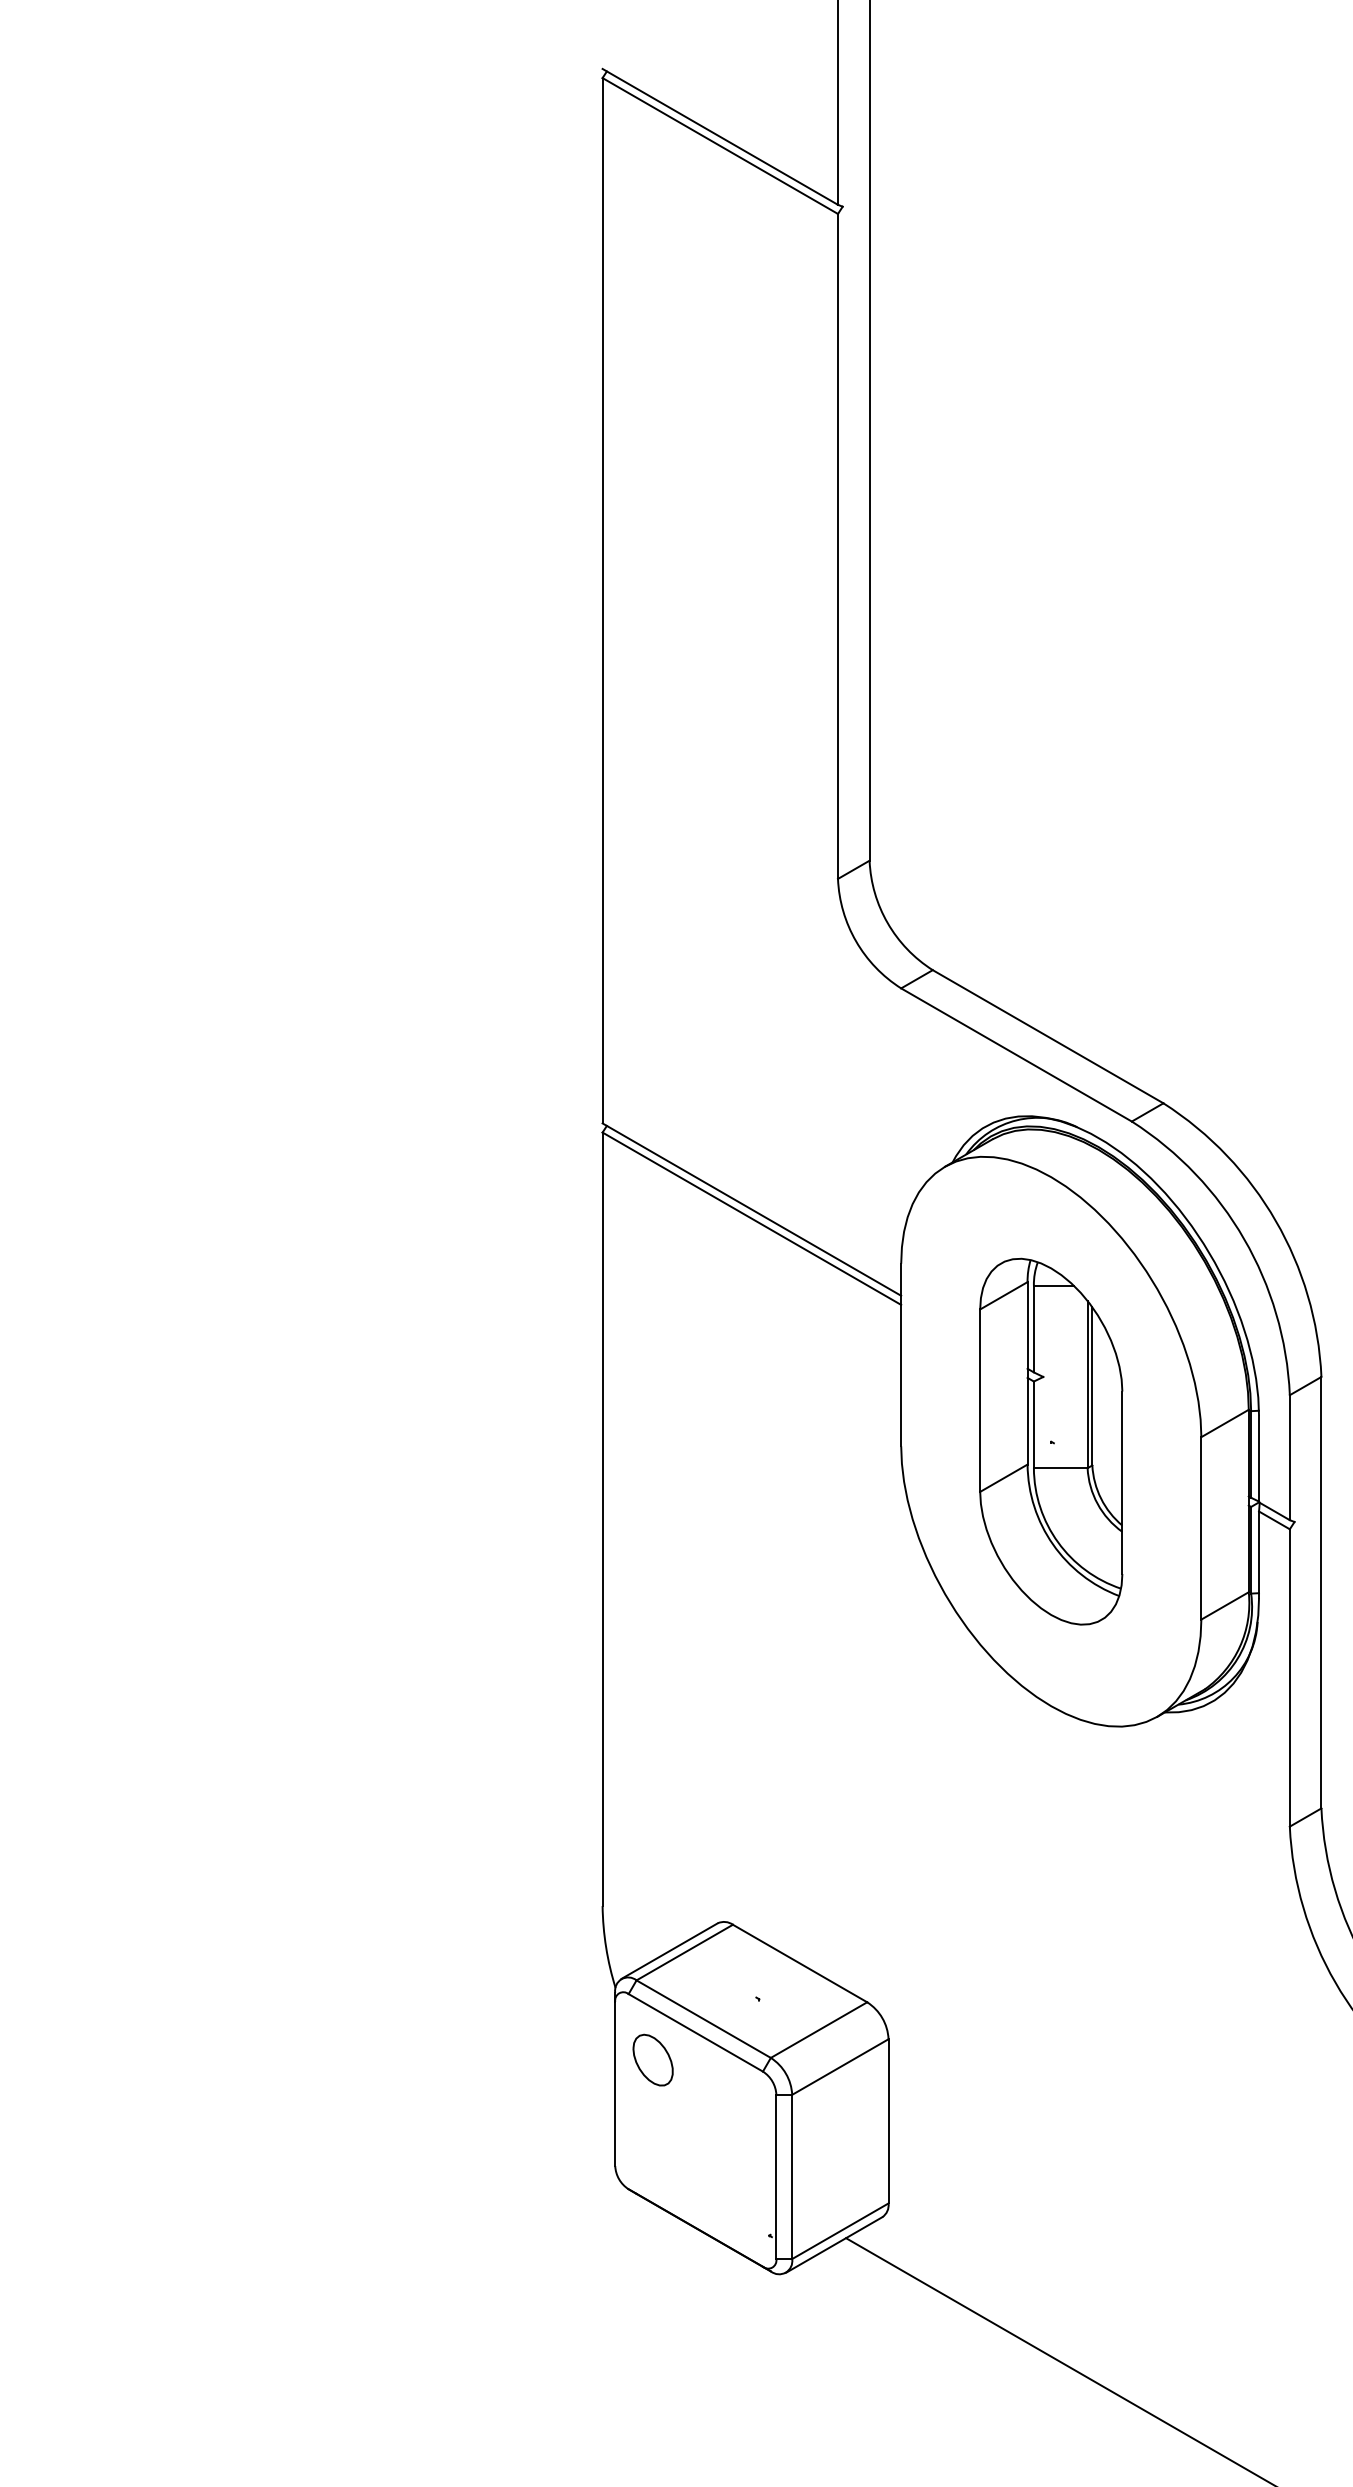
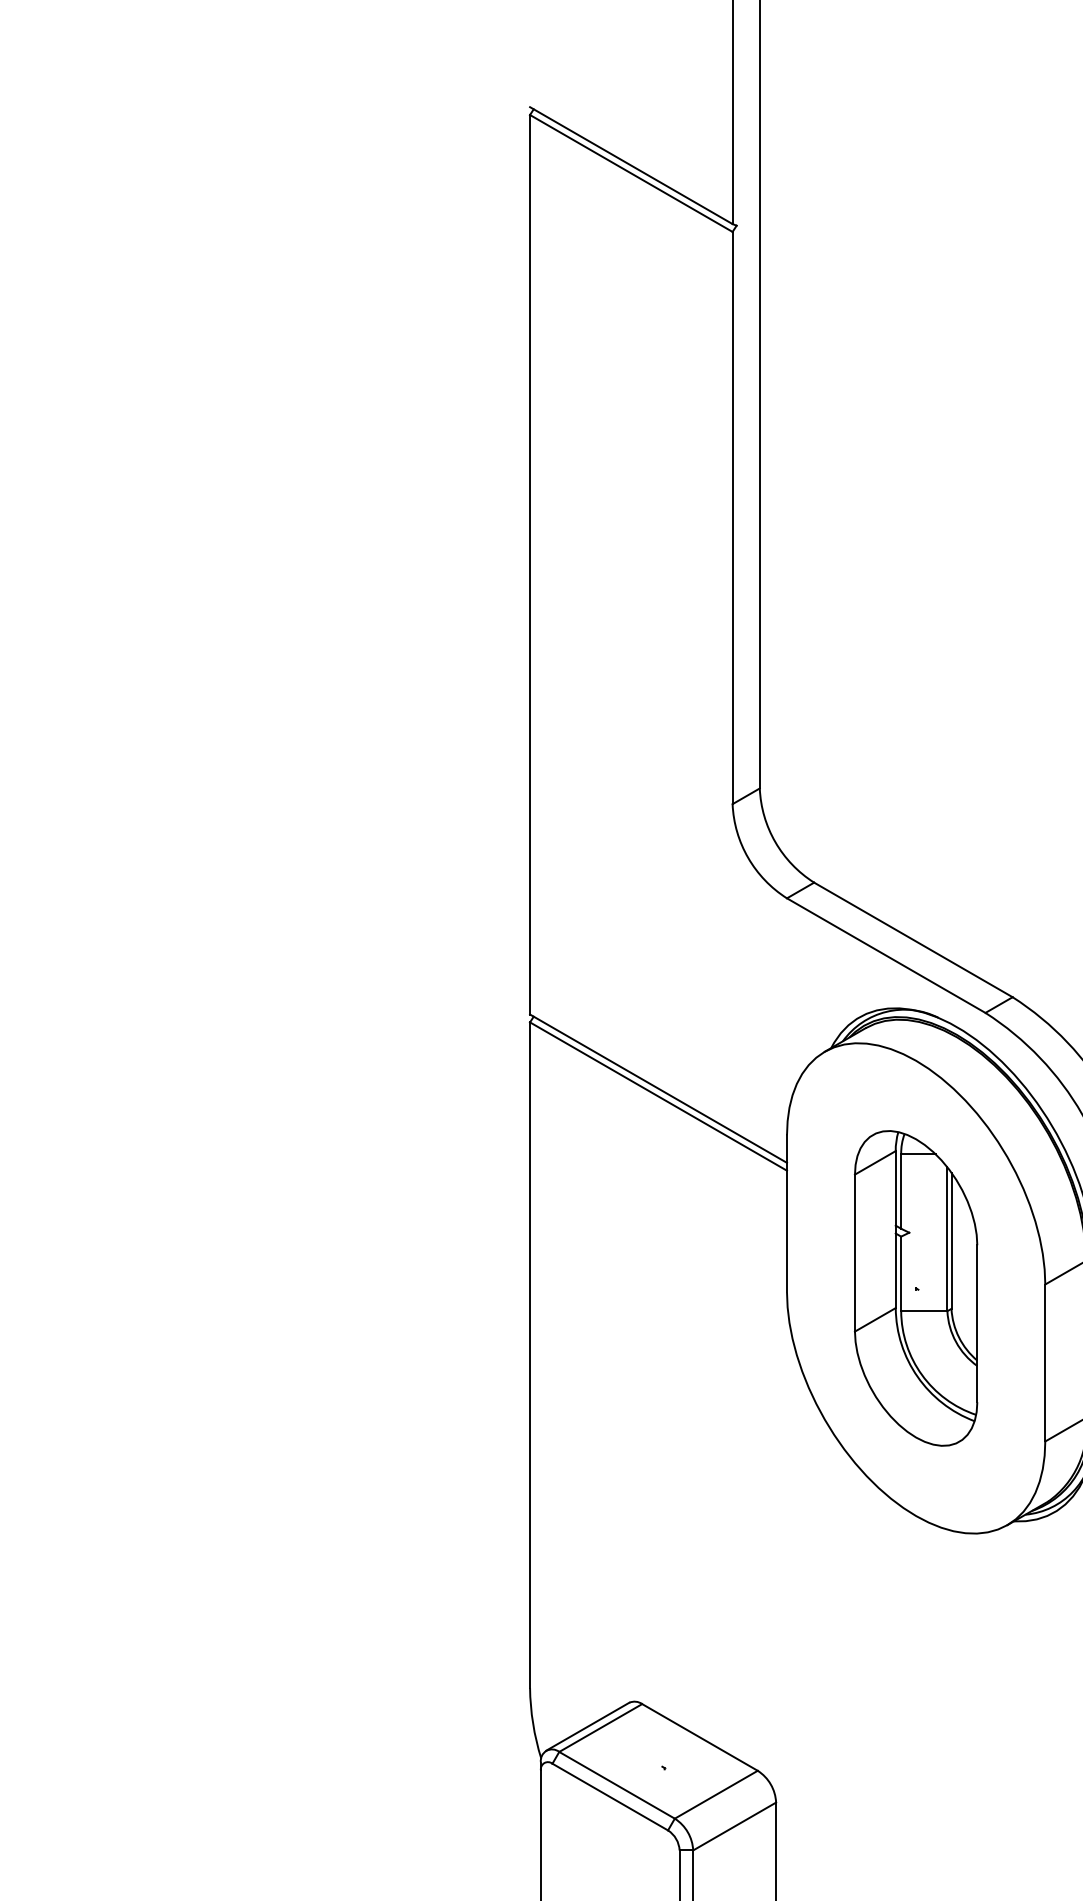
part: (652, 2059) -> (572, 1820), removed

